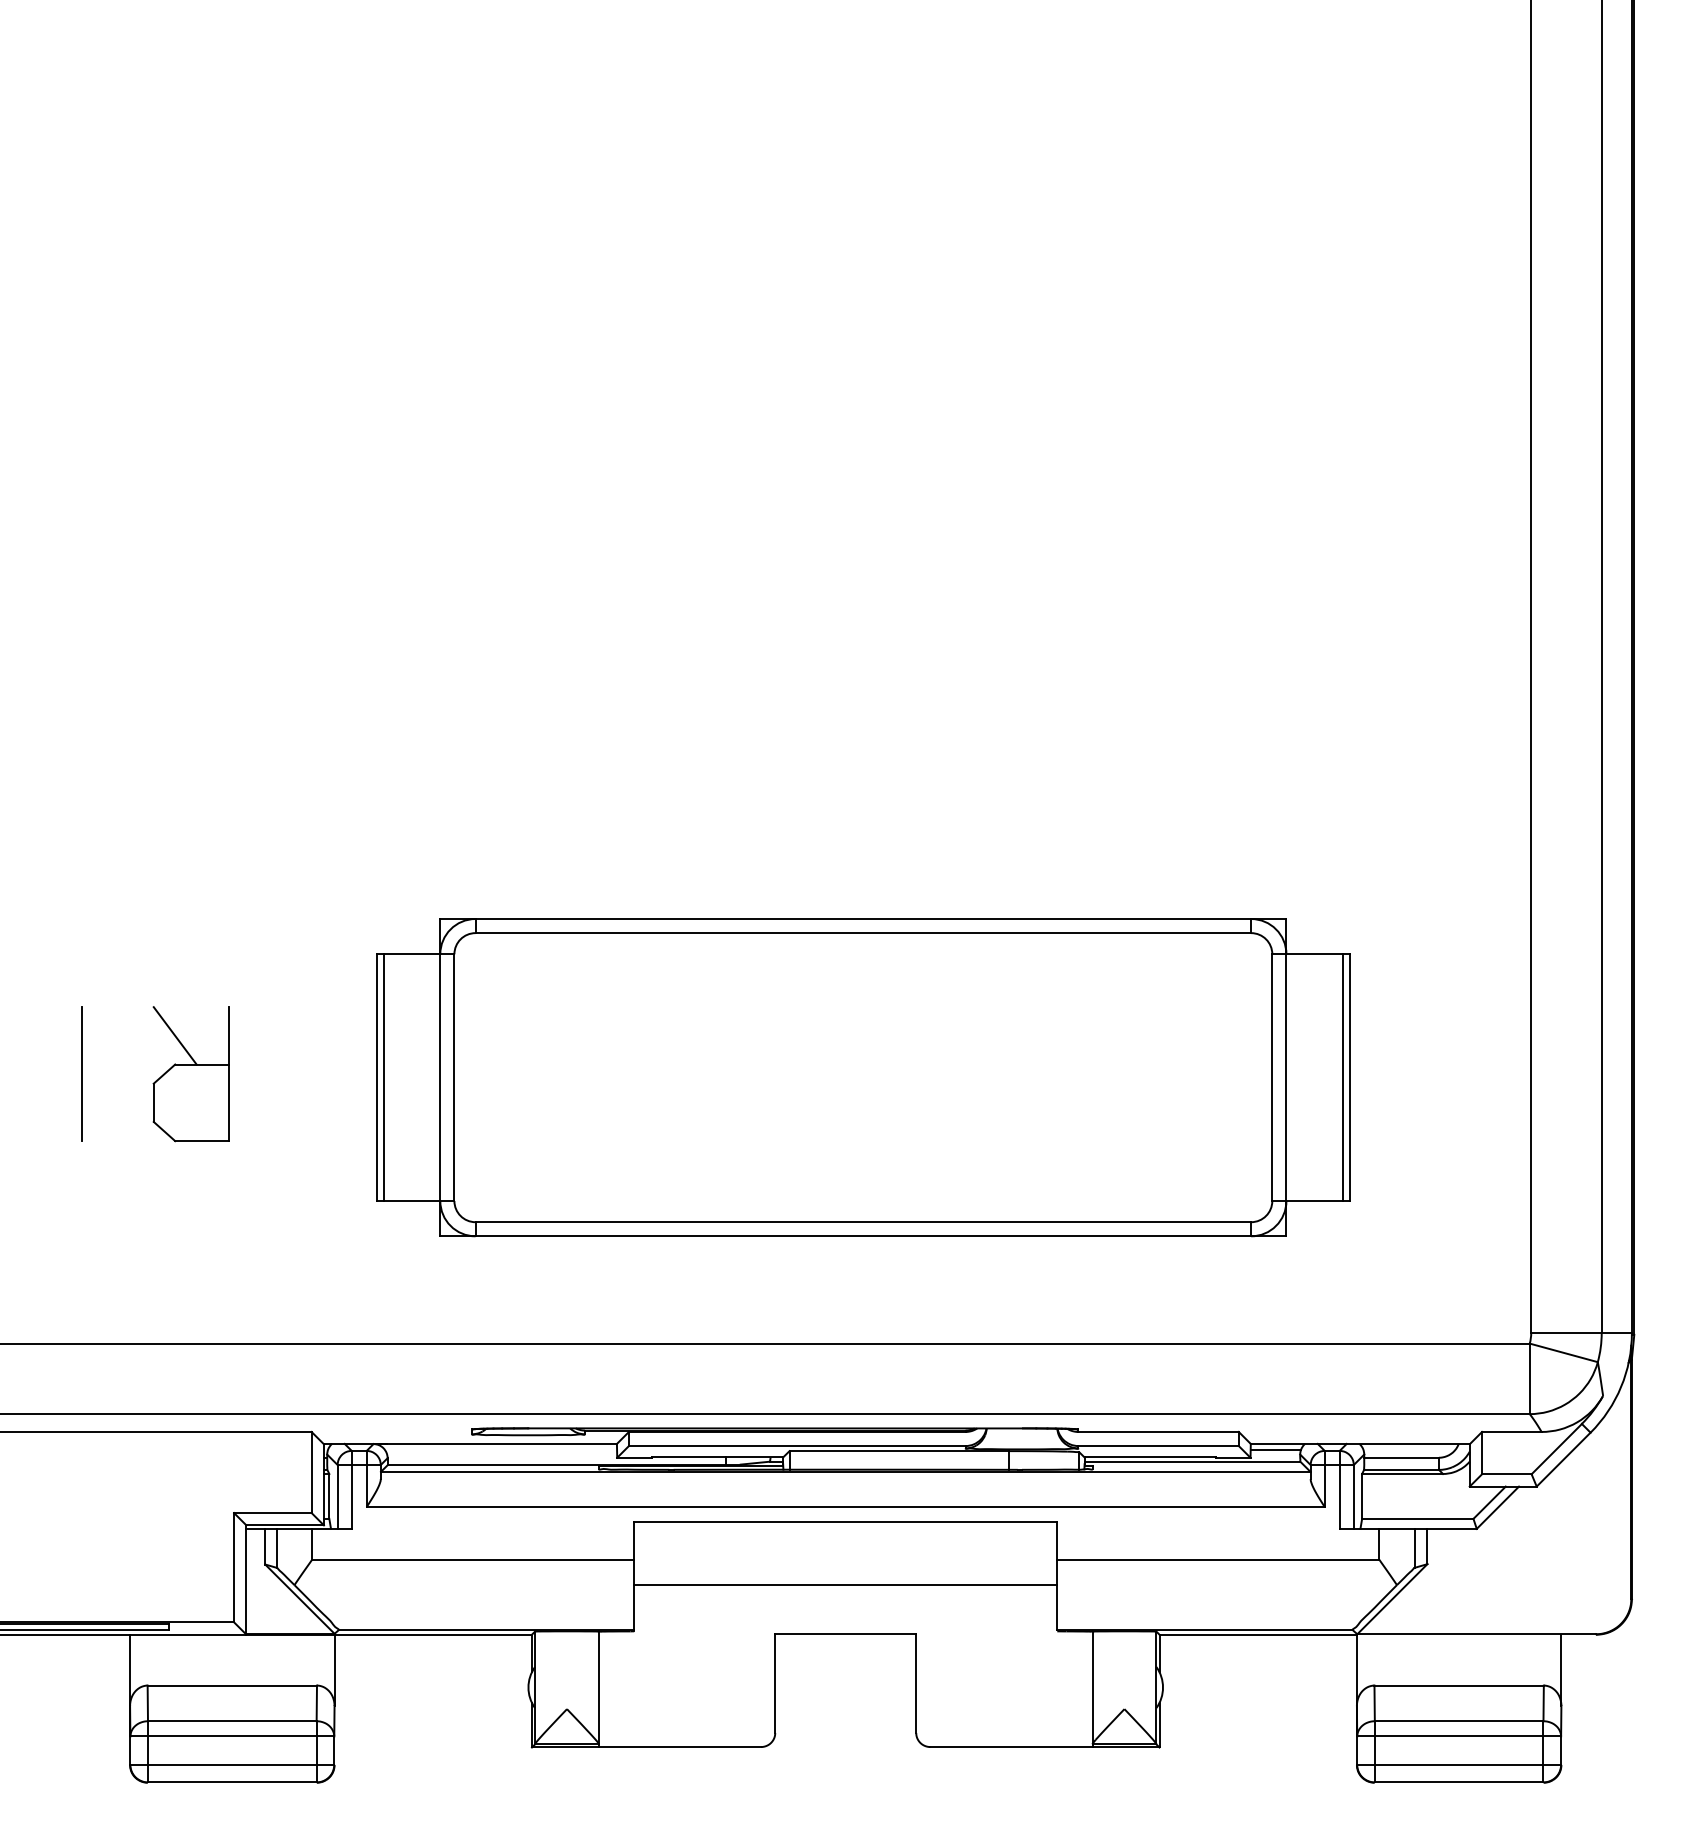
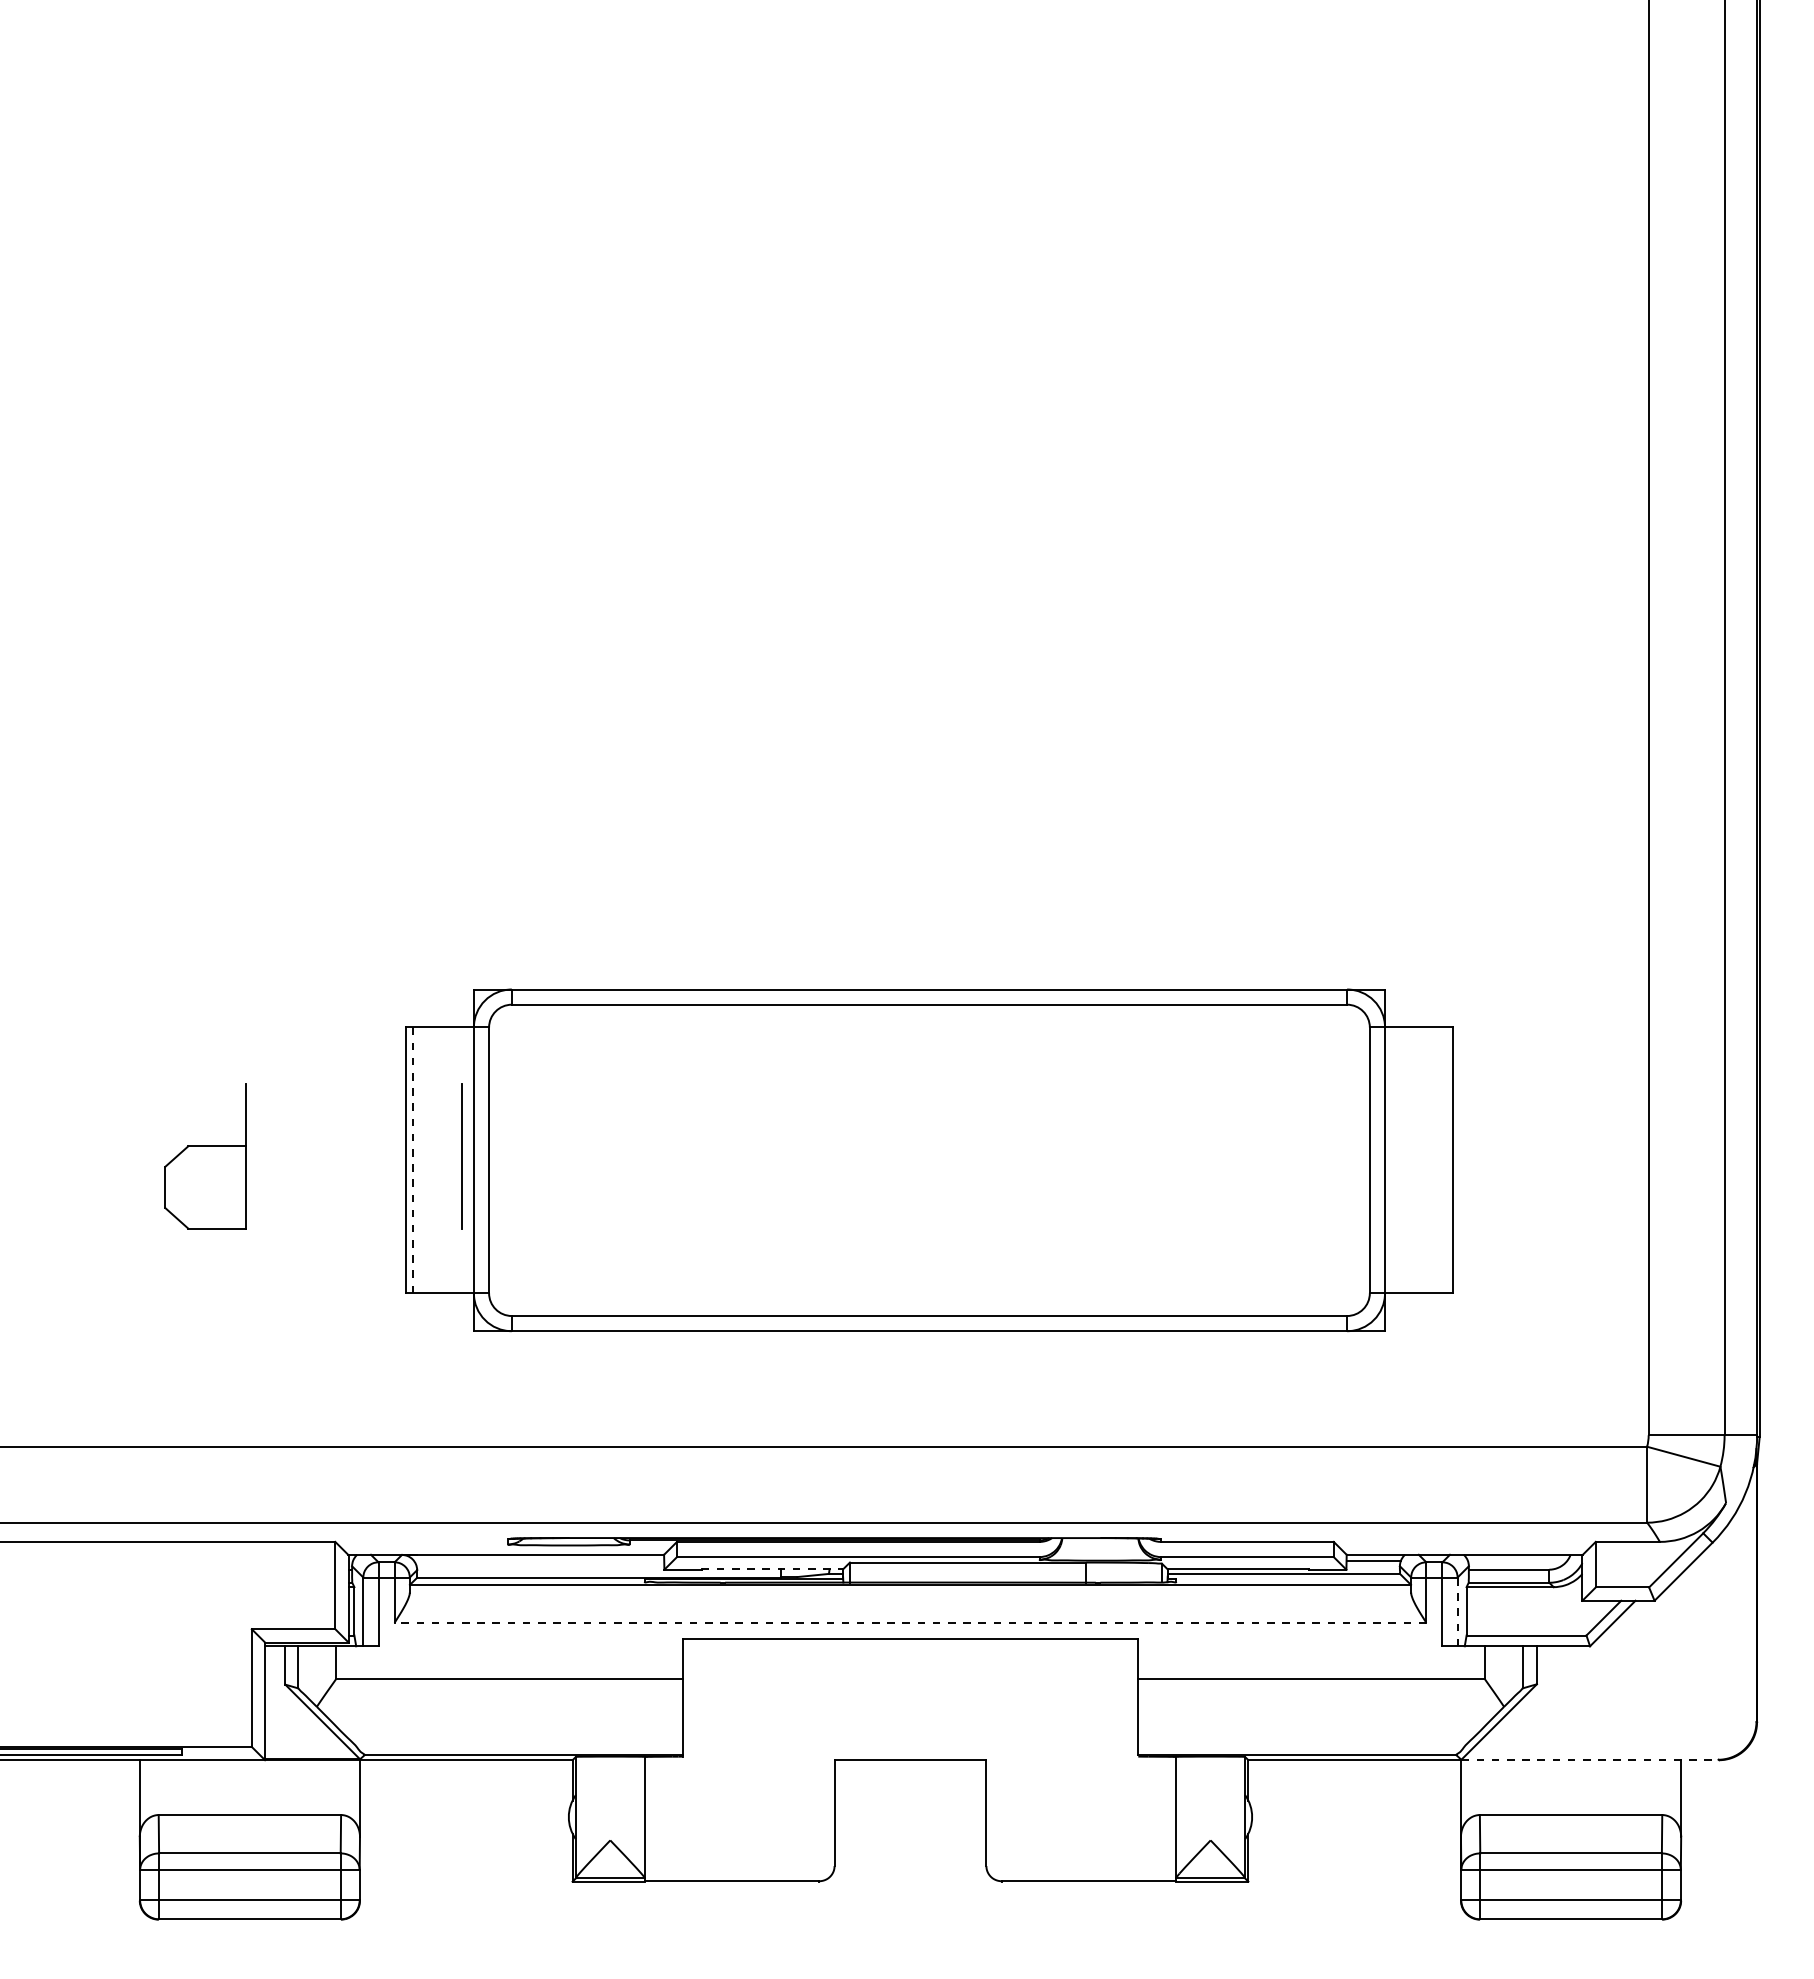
line: (175, 1036) -> (188, 1115), removed
line: (81, 1074) -> (461, 1156), moved
line: (384, 1077) -> (413, 1160), solid -> dashed
line: (1342, 1077) -> (1445, 1160), removed
line: (717, 1457) -> (772, 1569), solid -> dashed
line: (1353, 1496) -> (1457, 1611), solid -> dashed
line: (845, 1506) -> (910, 1622), solid -> dashed
line: (845, 1585) -> (910, 1707), removed
line: (1476, 1634) -> (1589, 1759), solid -> dashed

